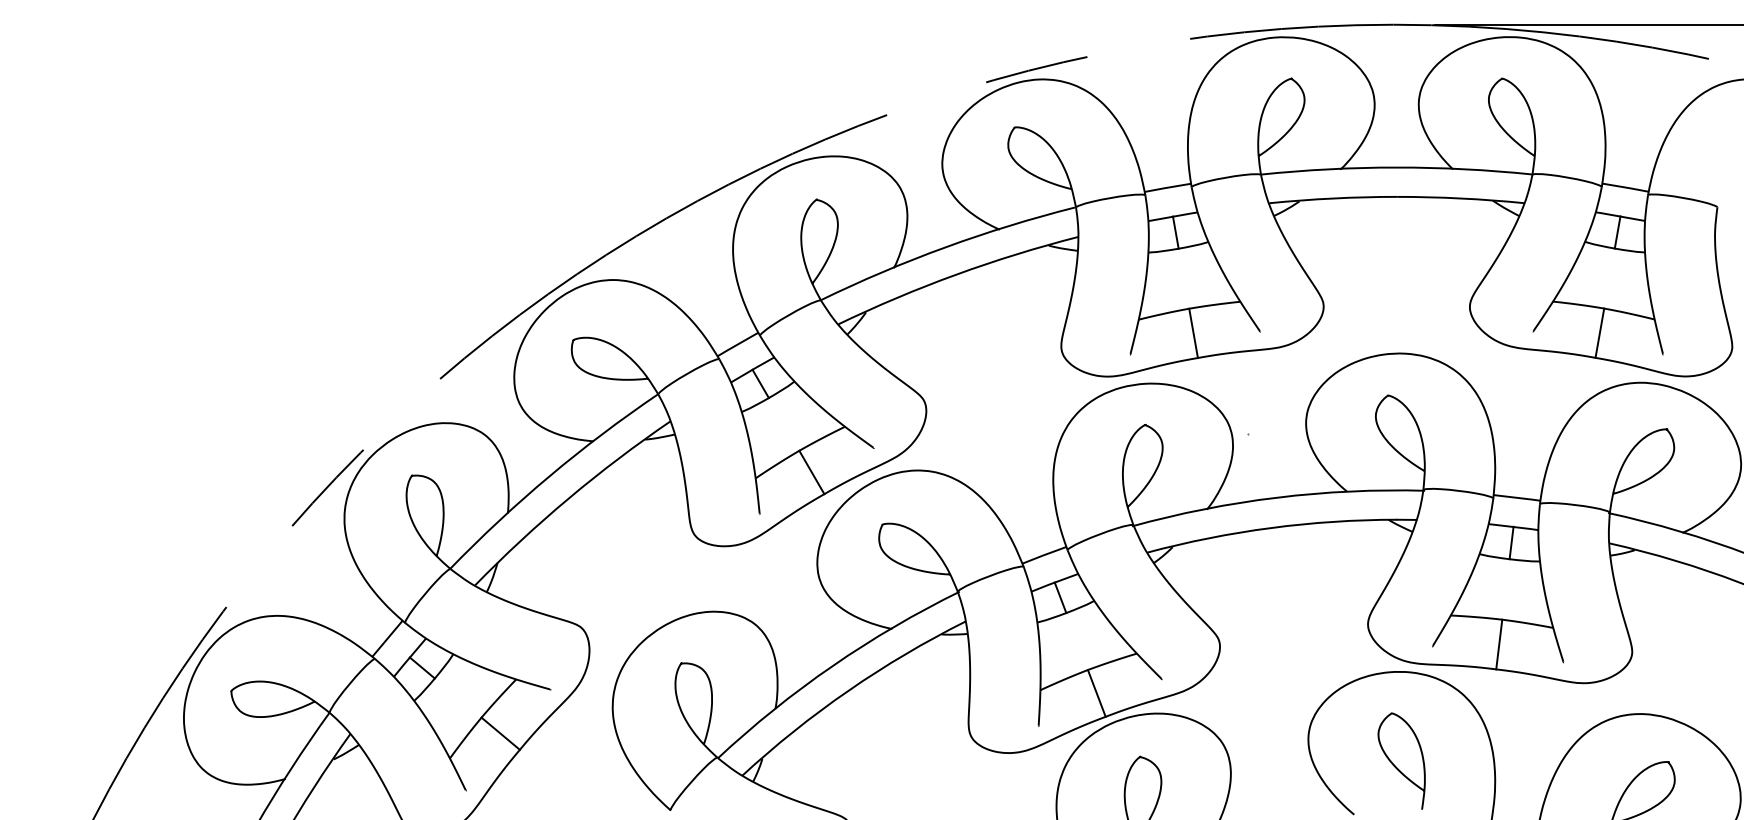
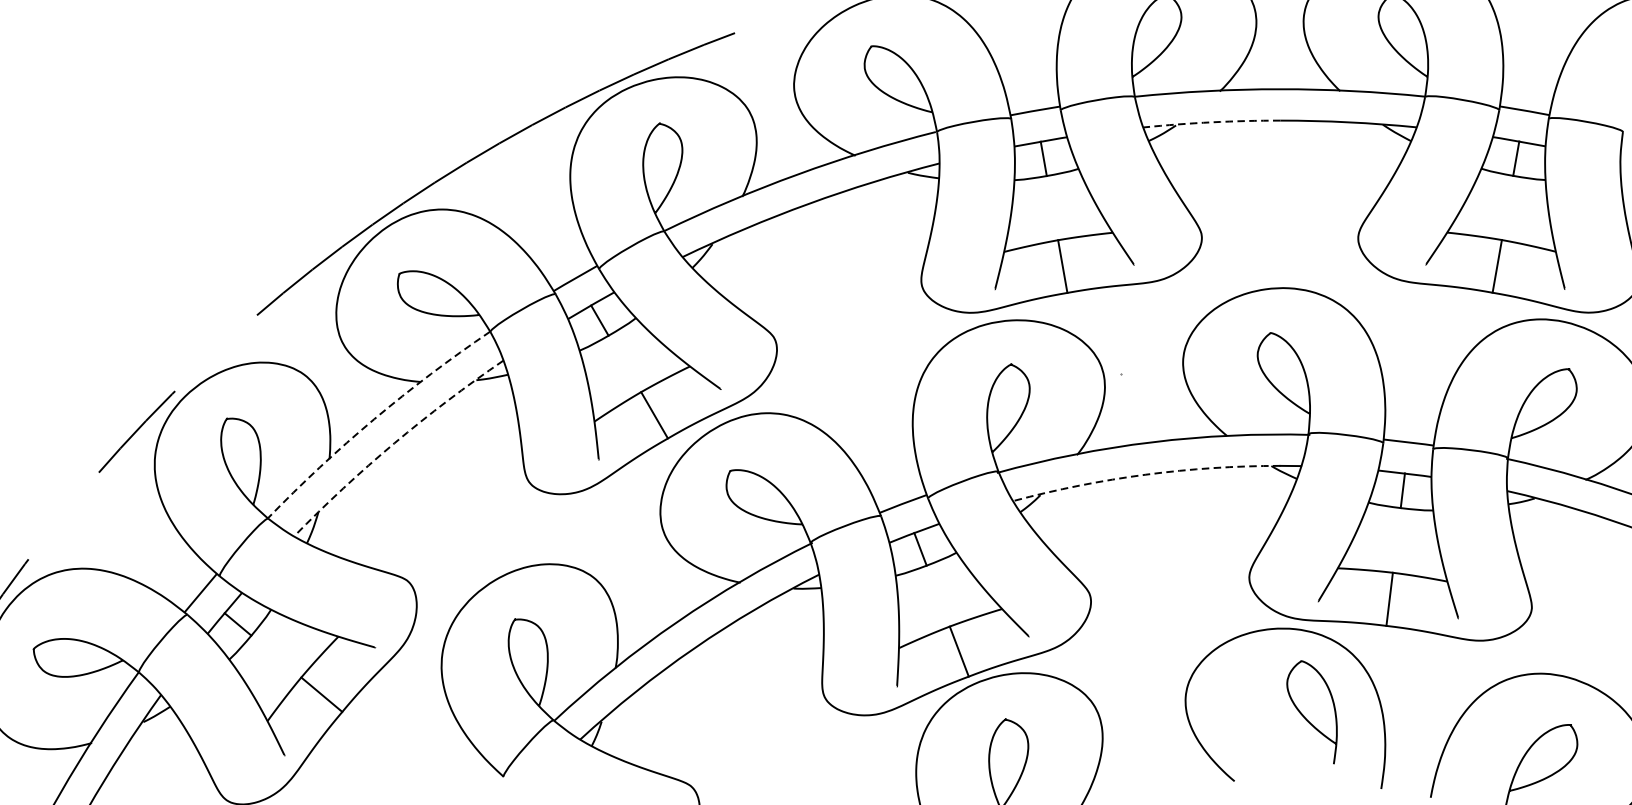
arc: (1333, 198) -> (1212, 122), solid -> dashed
arc: (549, 476) -> (373, 419), solid -> dashed
arc: (568, 498) -> (394, 443), solid -> dashed
arc: (1271, 527) -> (1146, 474), solid -> dashed
curve: (1395, 765) -> (1305, 716), moved

